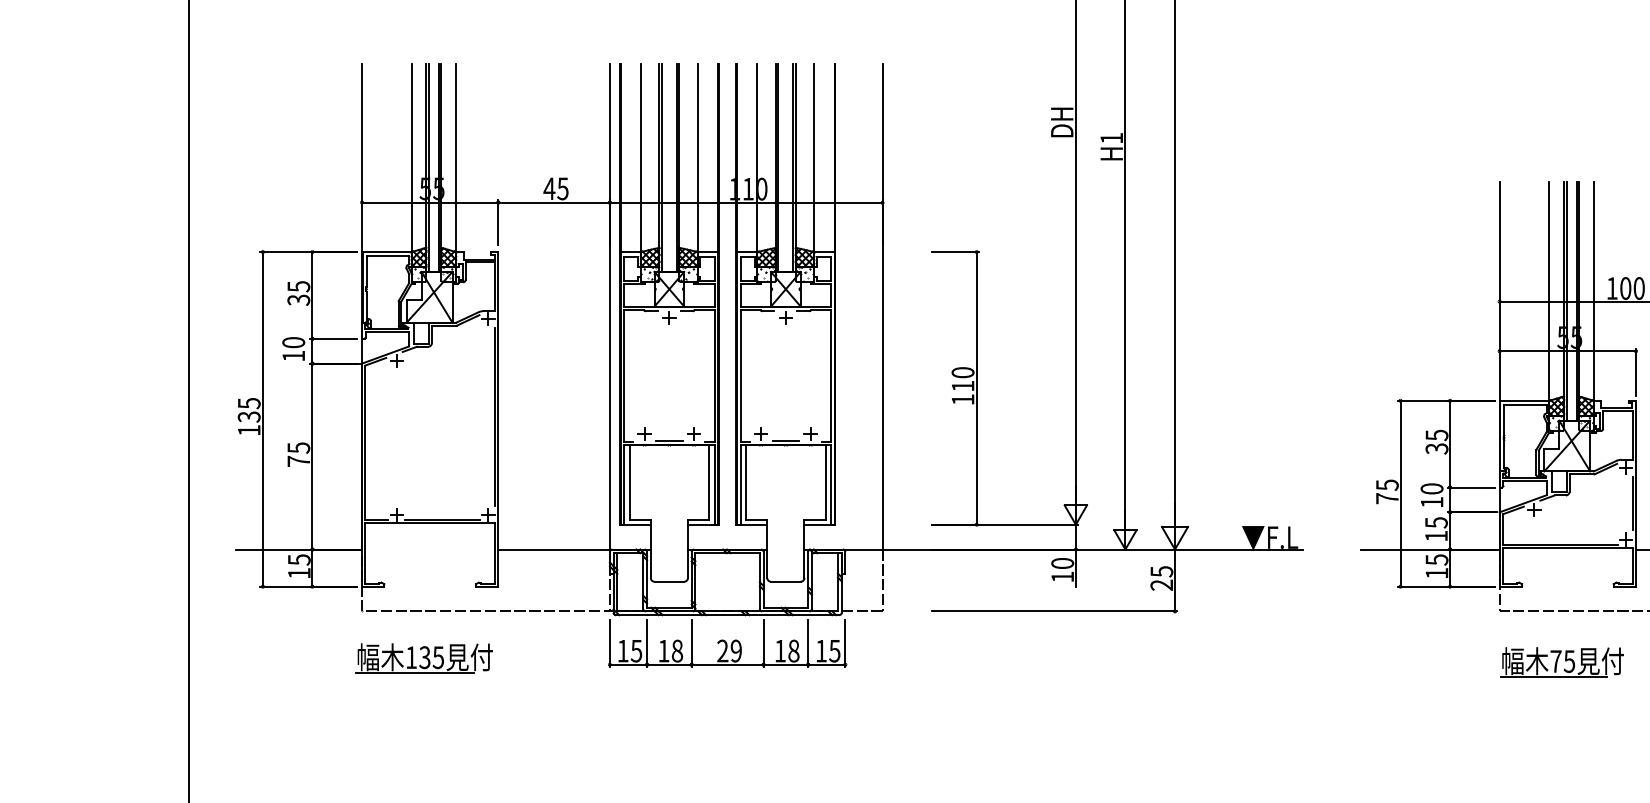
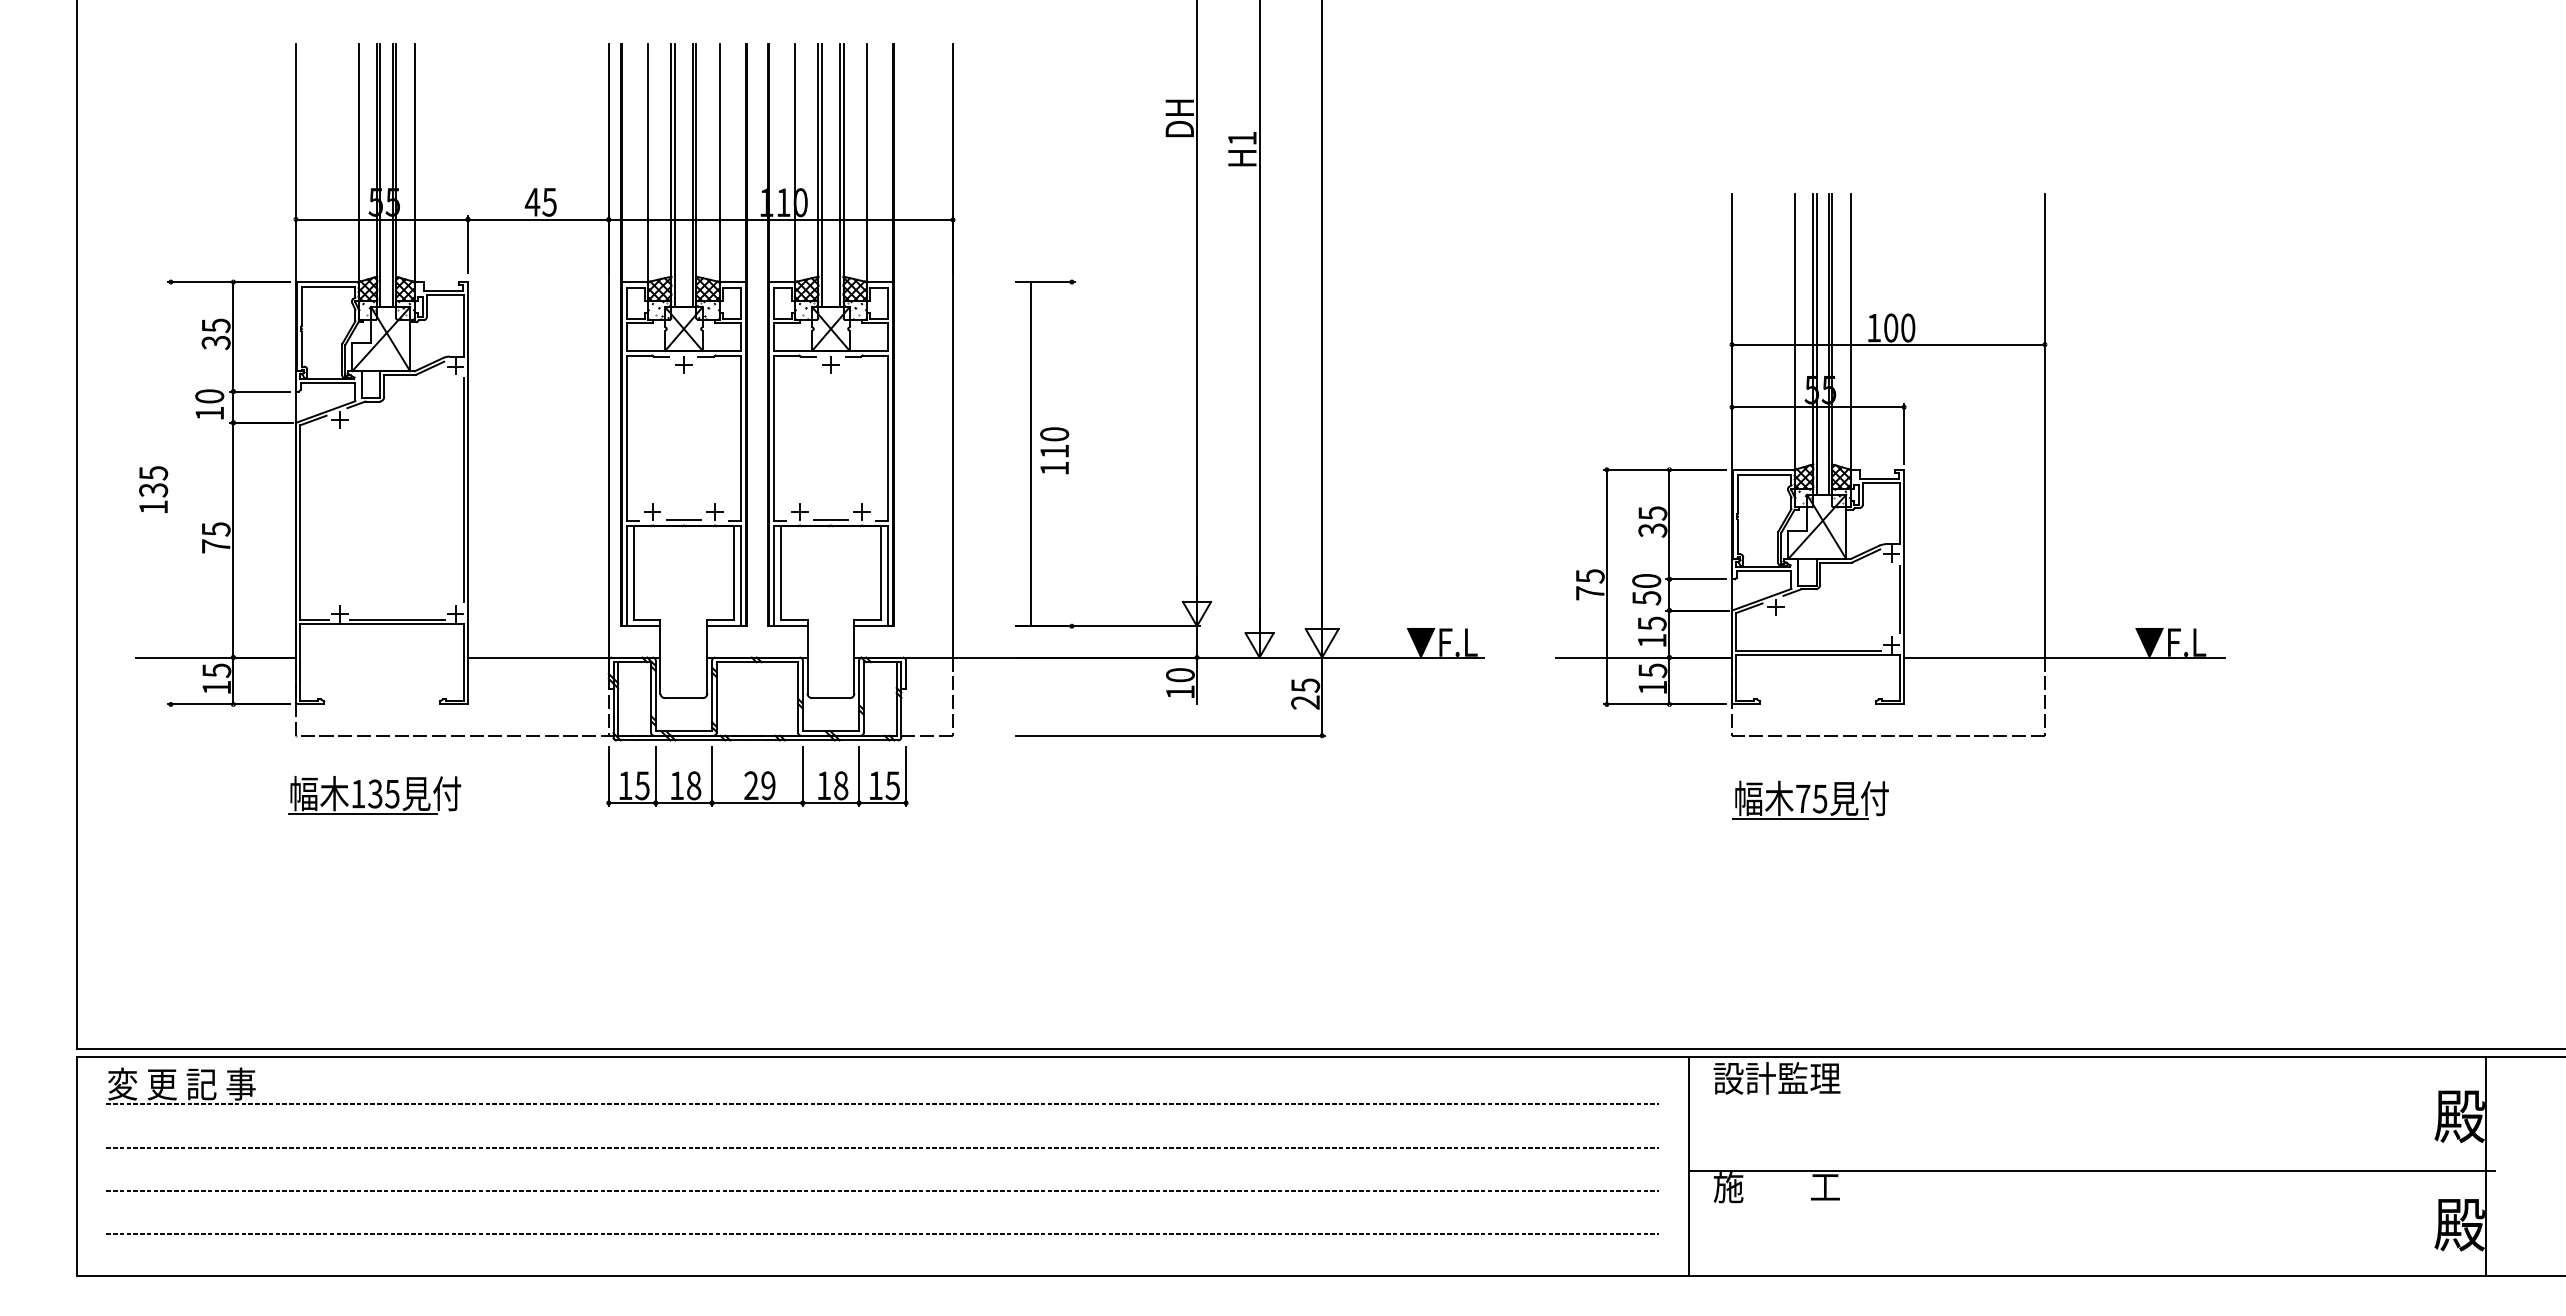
line: (976, 388) -> (1030, 454), moved
line: (262, 419) -> (170, 493), removed
text: (1431, 502) -> (1646, 598), 10 -> 50

